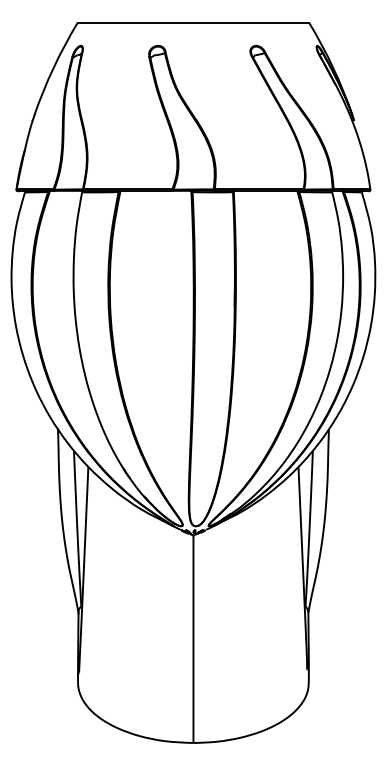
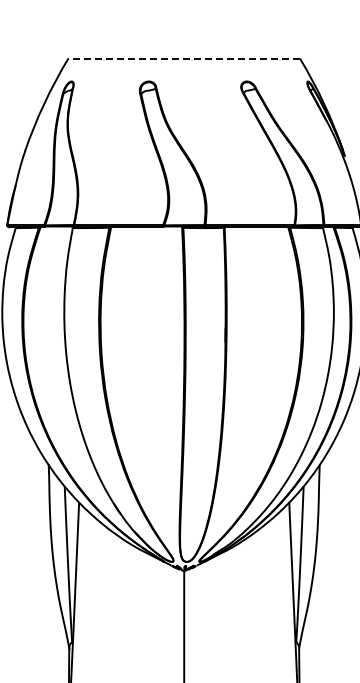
line: (193, 22) -> (184, 58), solid -> dashed

